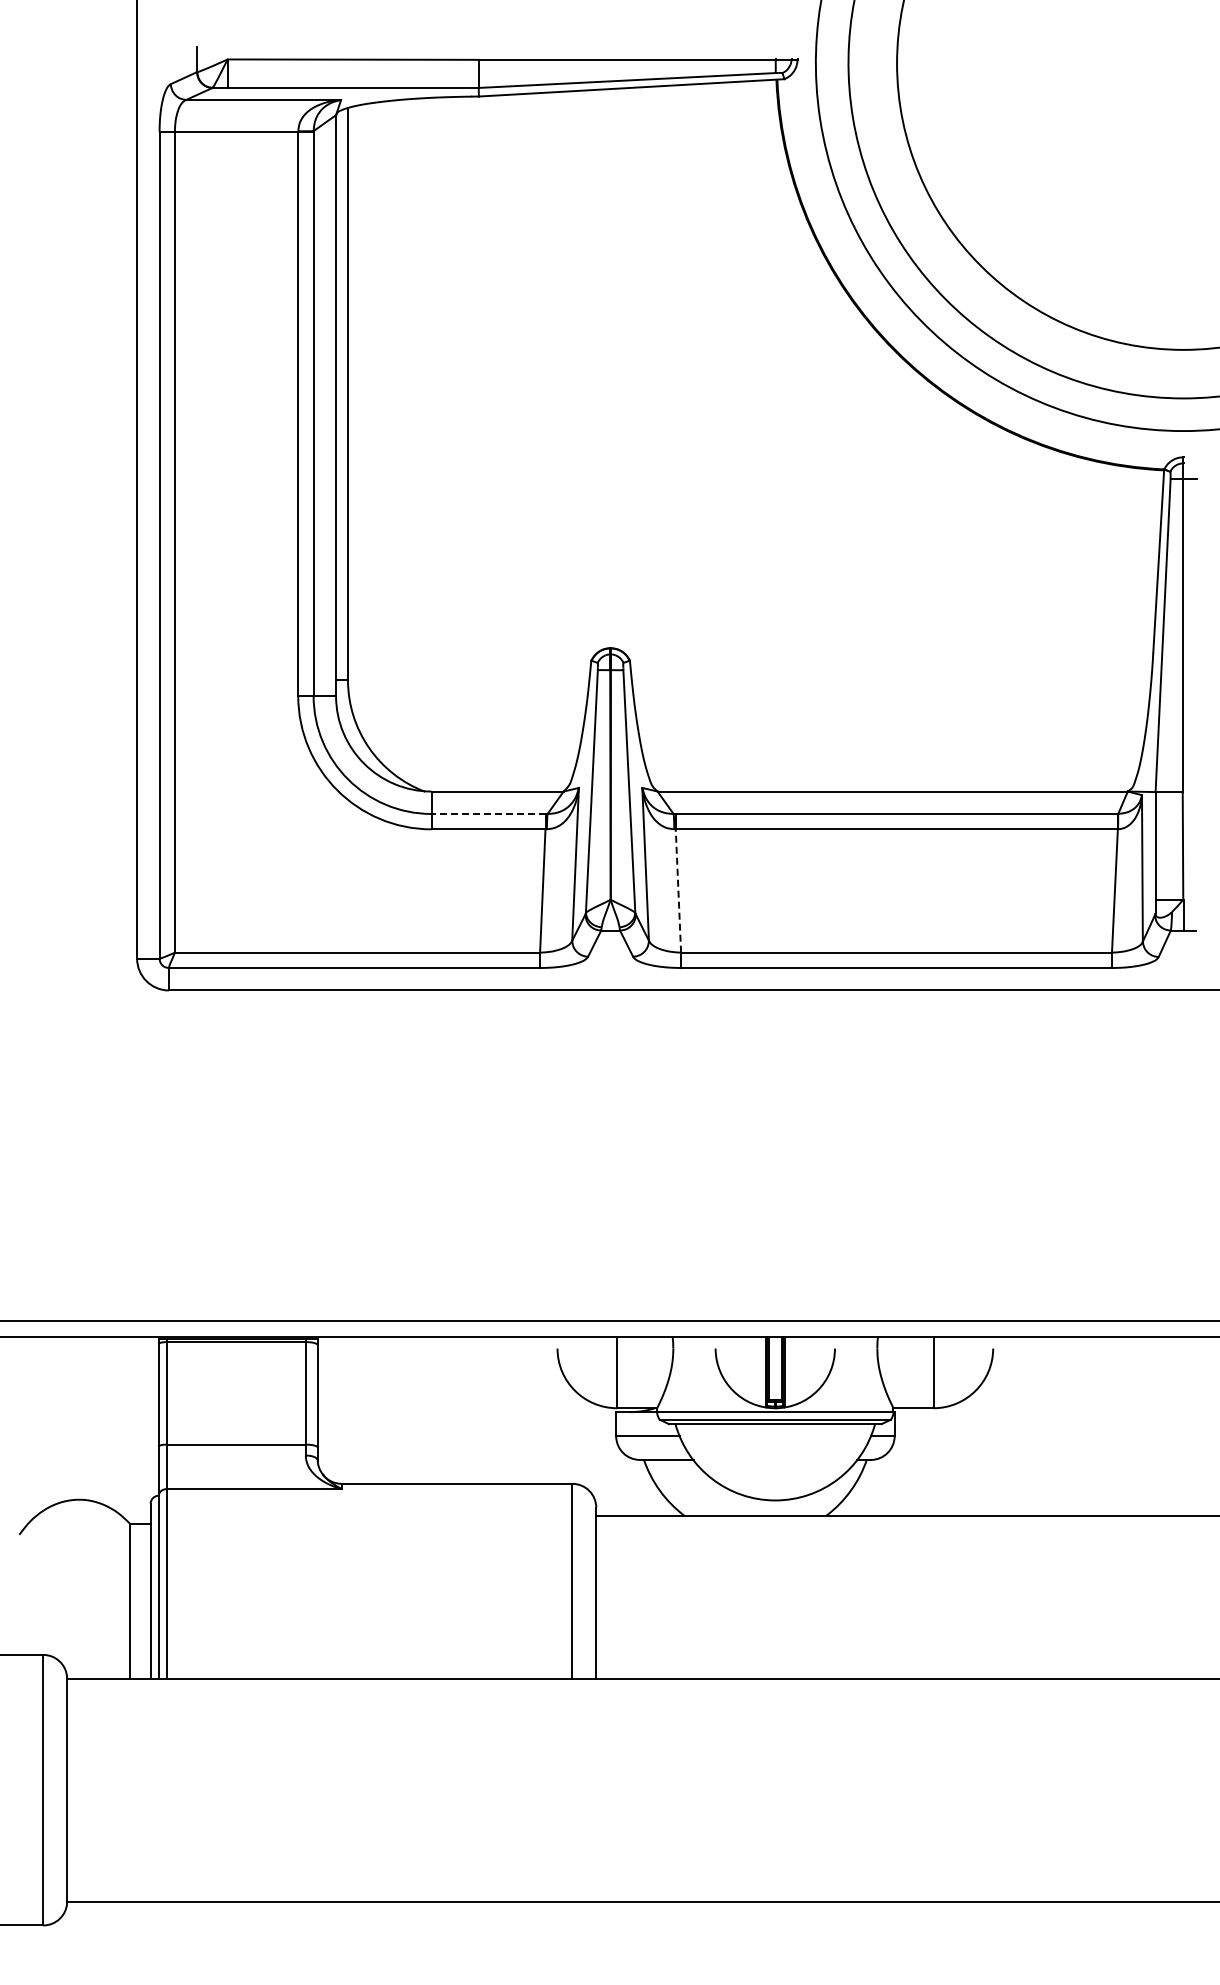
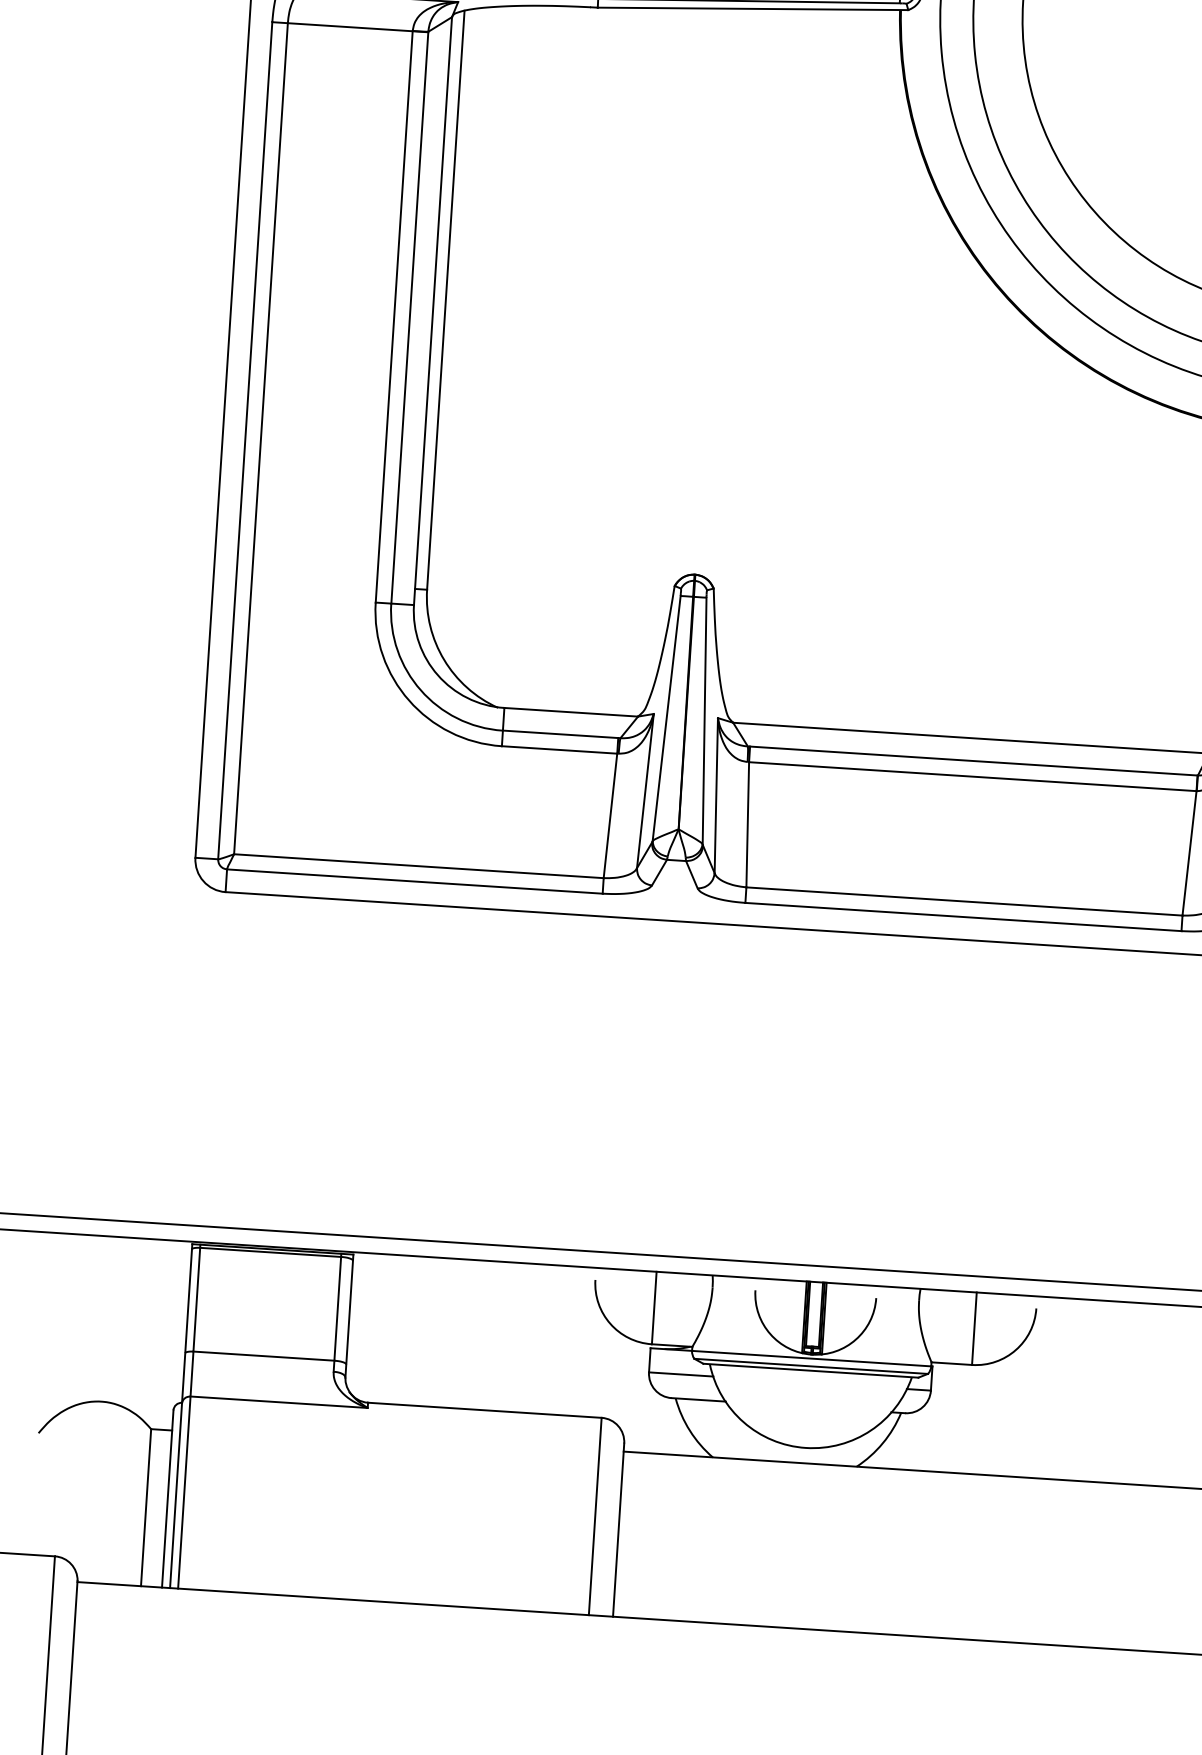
line: (488, 813) -> (560, 733), dashed -> solid
line: (678, 891) -> (747, 825), dashed -> solid

